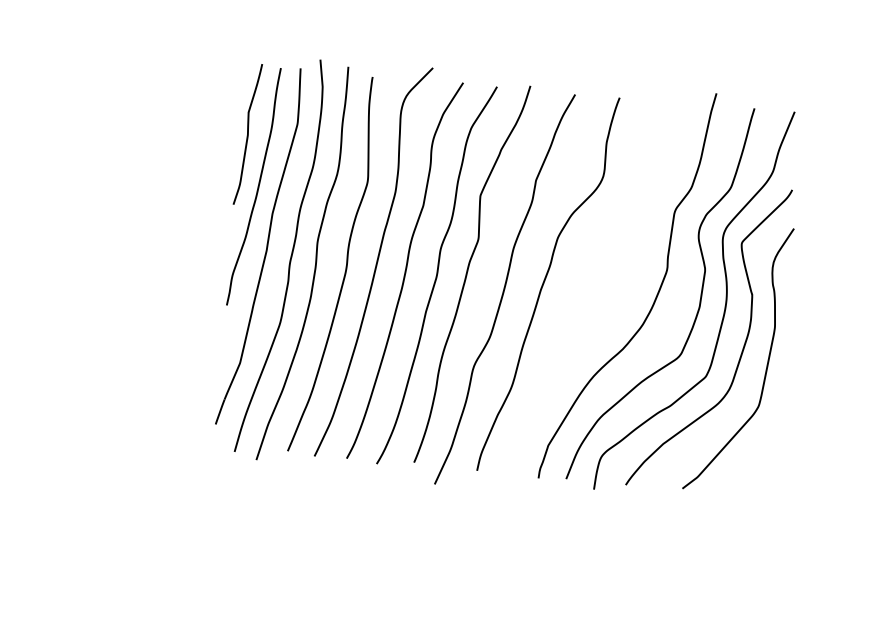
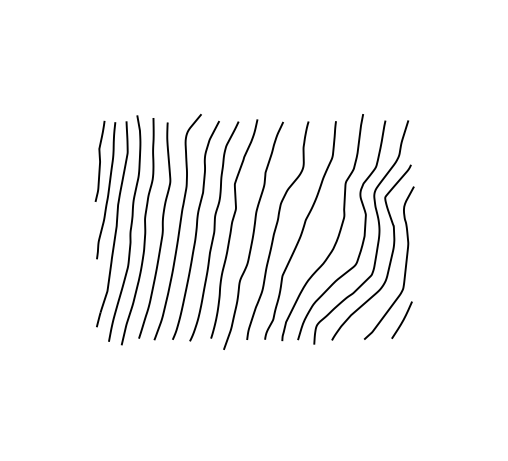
curve: (589, 287) -> (301, 230), added
curve: (752, 459) -> (402, 319), added

